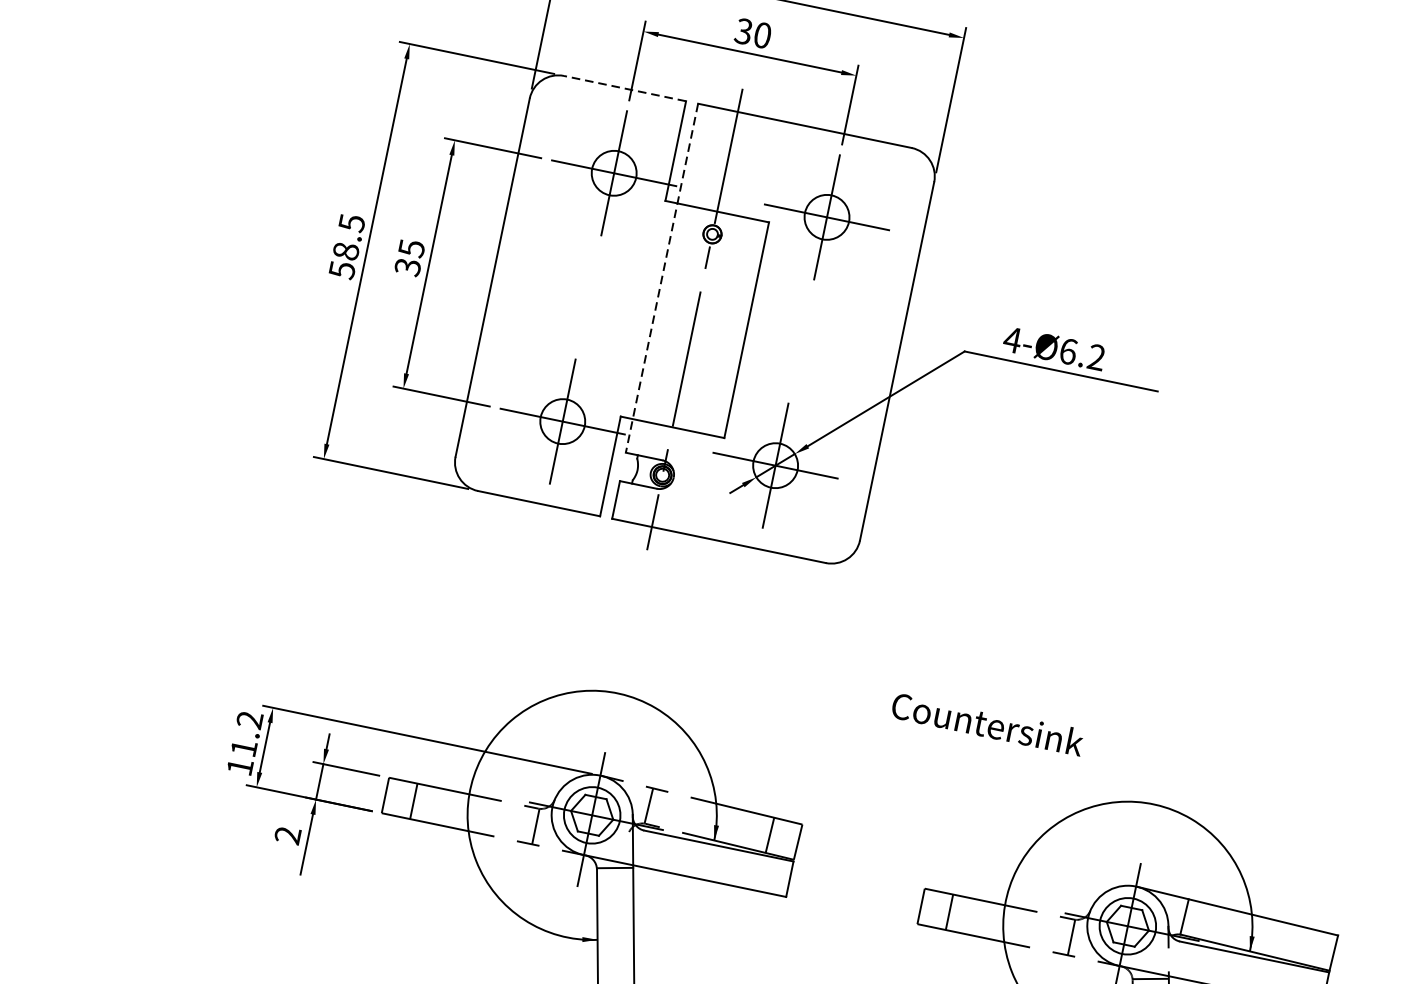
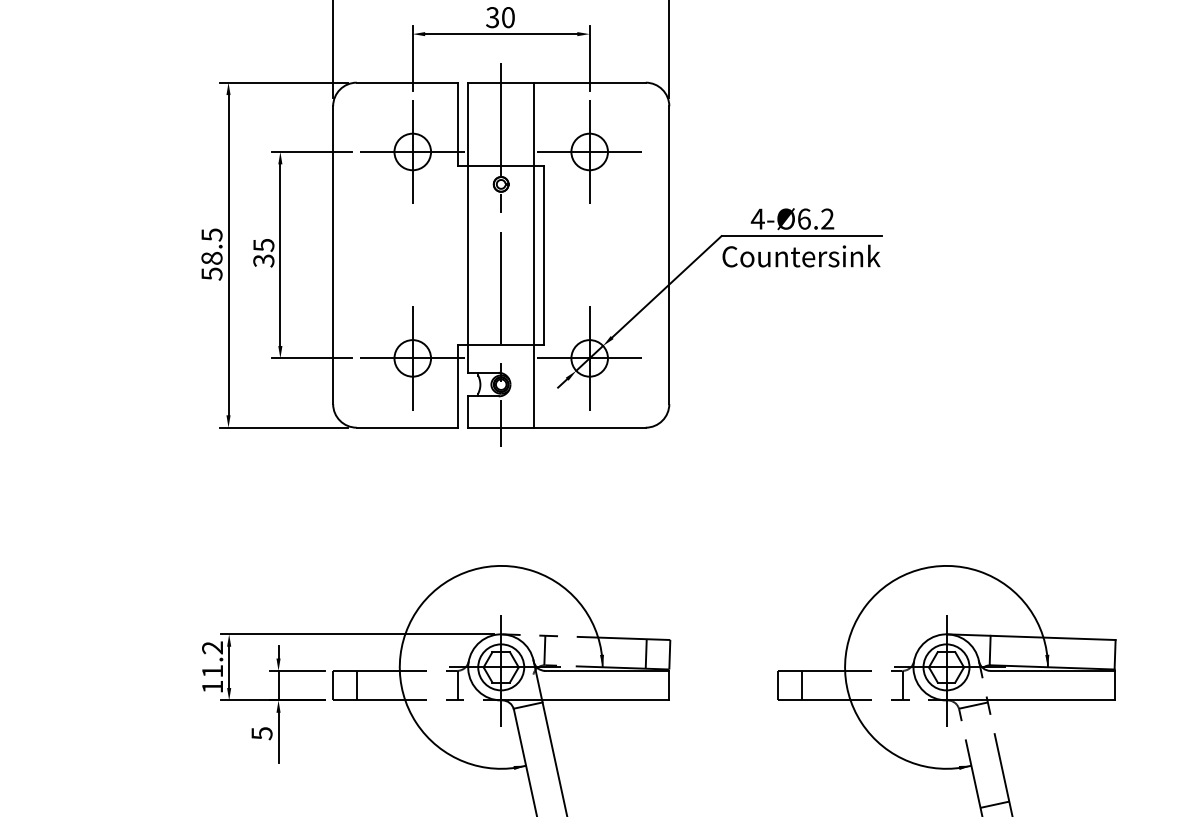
line: (625, 88) -> (407, 82), dashed -> solid
line: (662, 279) -> (468, 228), dashed -> solid
line: (735, 326) -> (534, 254), added
text: (988, 723) -> (801, 255), moved
text: (287, 835) -> (261, 733), 2 -> 5

